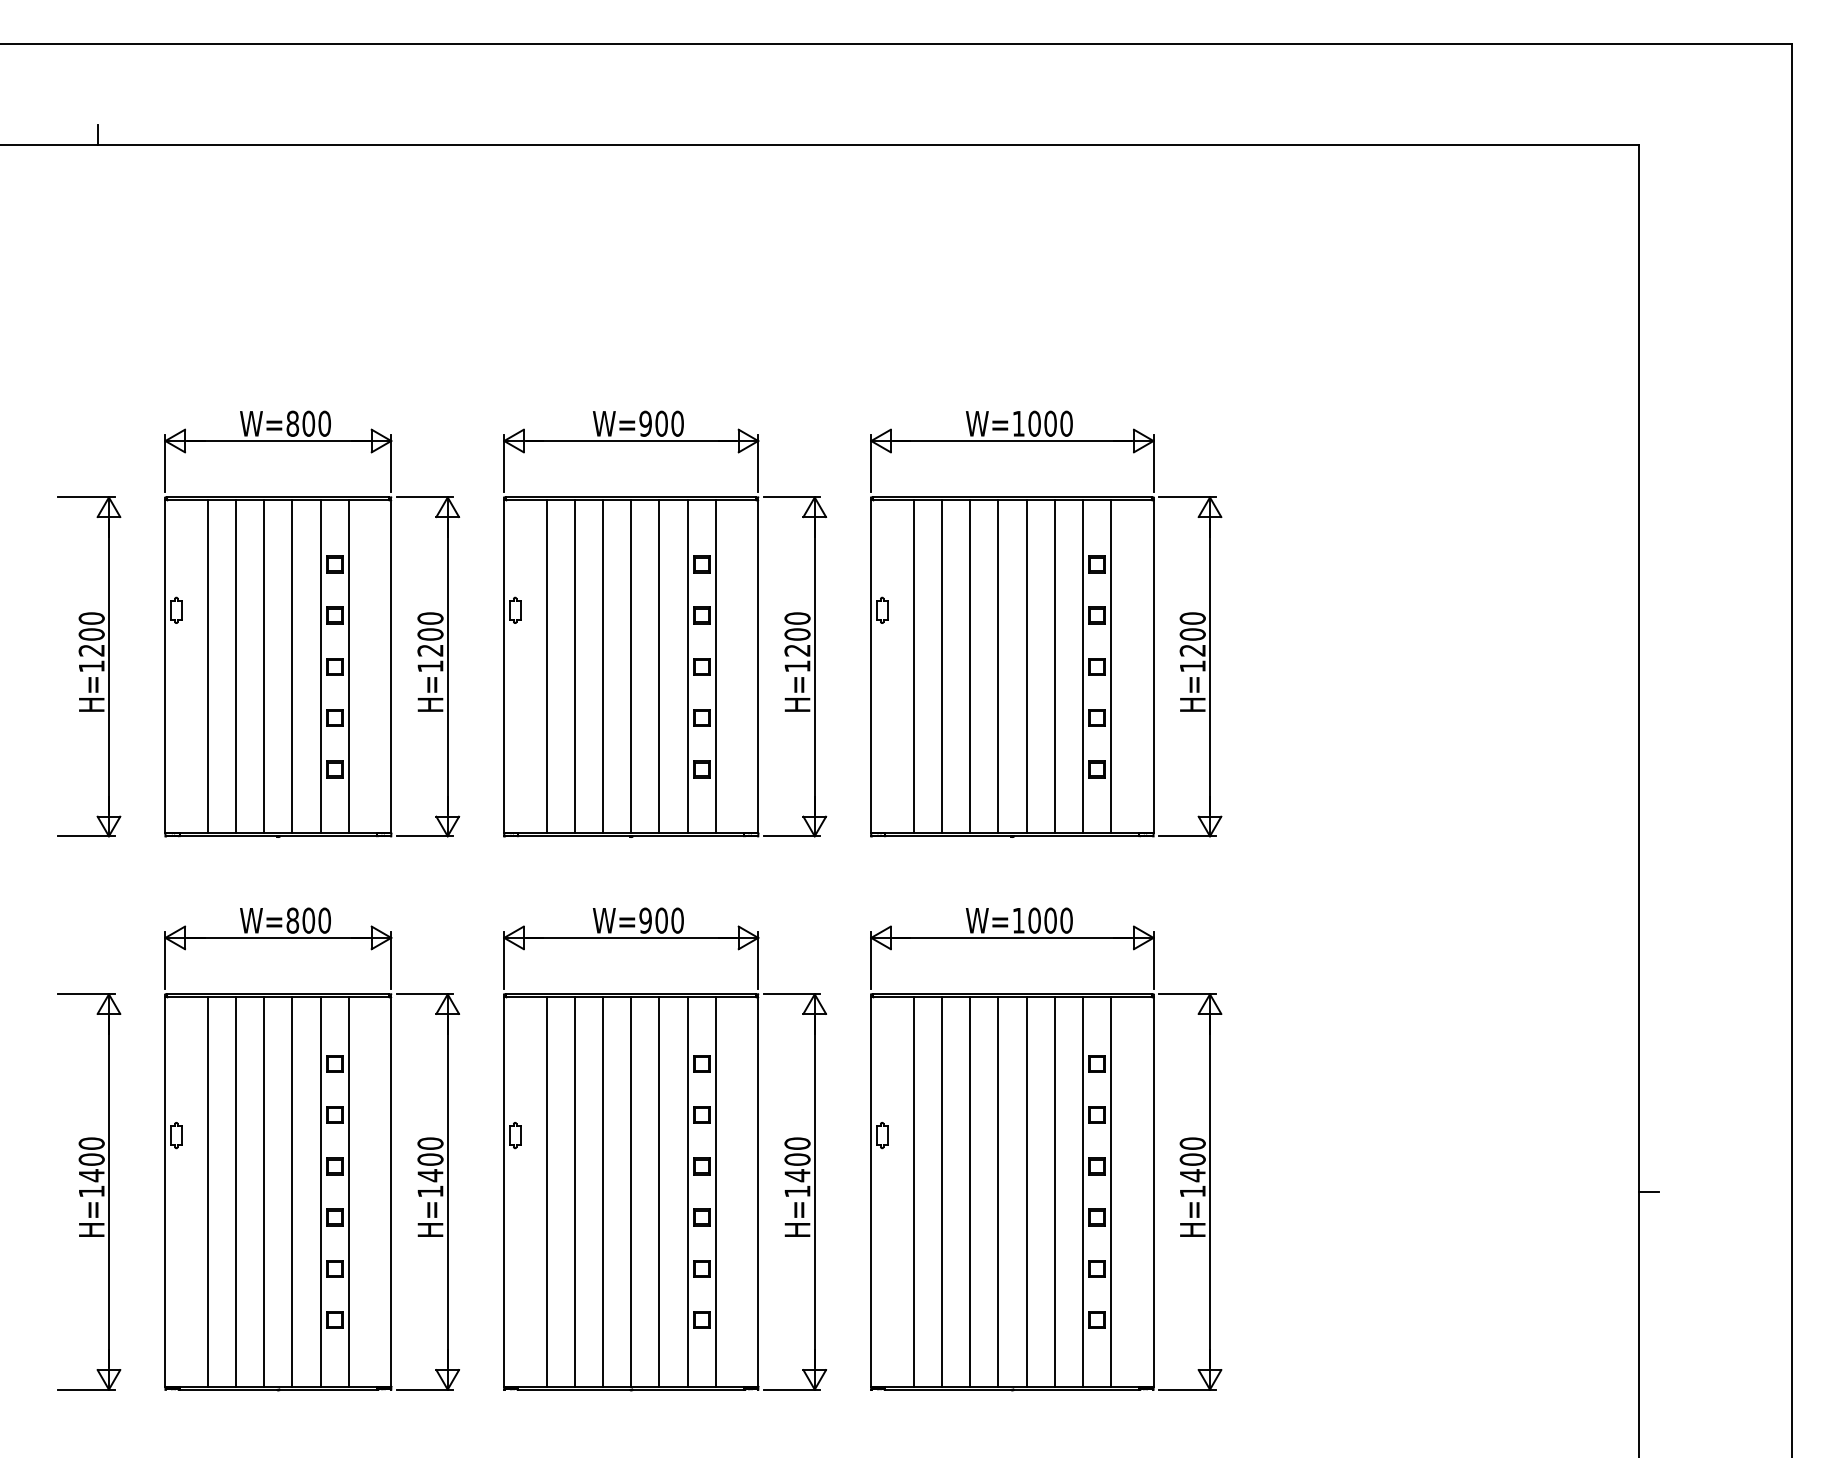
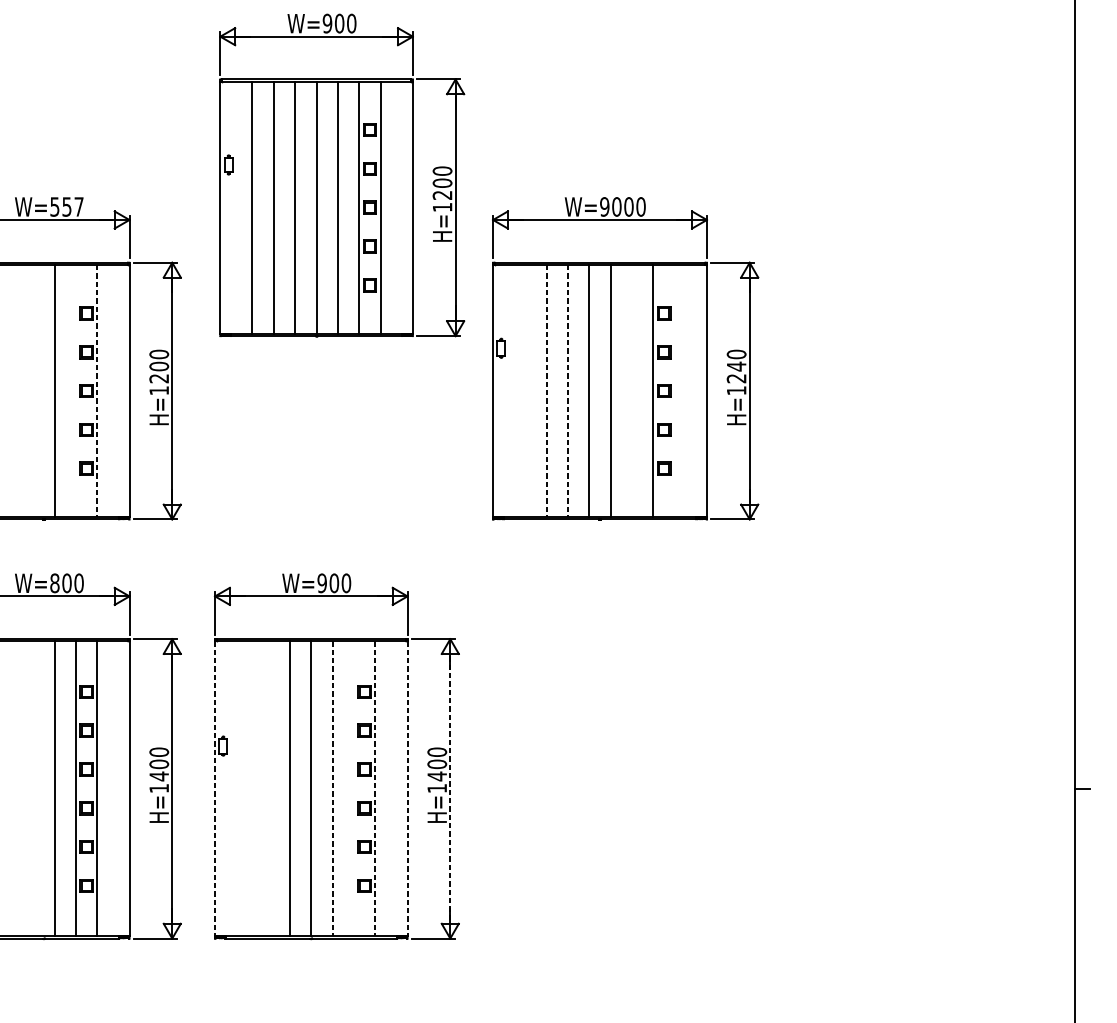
text: (308, 423) -> (66, 206), W=800 -> W=557
text: (1018, 423) -> (604, 206), W=1000 -> W=9000
part: (665, 623) -> (342, 174), moved
text: (1192, 634) -> (736, 366), H=1200 -> H=1240
line: (236, 666) -> (12, 390), removed
line: (264, 666) -> (33, 390), removed
line: (320, 666) -> (75, 390), removed
line: (348, 666) -> (97, 390), solid -> dashed
line: (913, 666) -> (525, 390), removed
line: (941, 666) -> (546, 390), solid -> dashed
line: (970, 666) -> (568, 390), solid -> dashed
line: (1054, 666) -> (631, 390), removed
line: (1111, 666) -> (675, 390), removed
part: (1046, 1149) -> (625, 756), removed
line: (236, 1191) -> (12, 788), removed
line: (264, 1191) -> (33, 788), removed
line: (546, 1191) -> (247, 788), removed
line: (574, 1191) -> (268, 788), removed
line: (687, 1191) -> (353, 788), removed
line: (504, 1192) -> (215, 789), solid -> dashed
line: (659, 1192) -> (332, 789), solid -> dashed
line: (715, 1192) -> (375, 789), solid -> dashed
line: (758, 1192) -> (407, 789), solid -> dashed
line: (814, 1192) -> (450, 789), solid -> dashed

